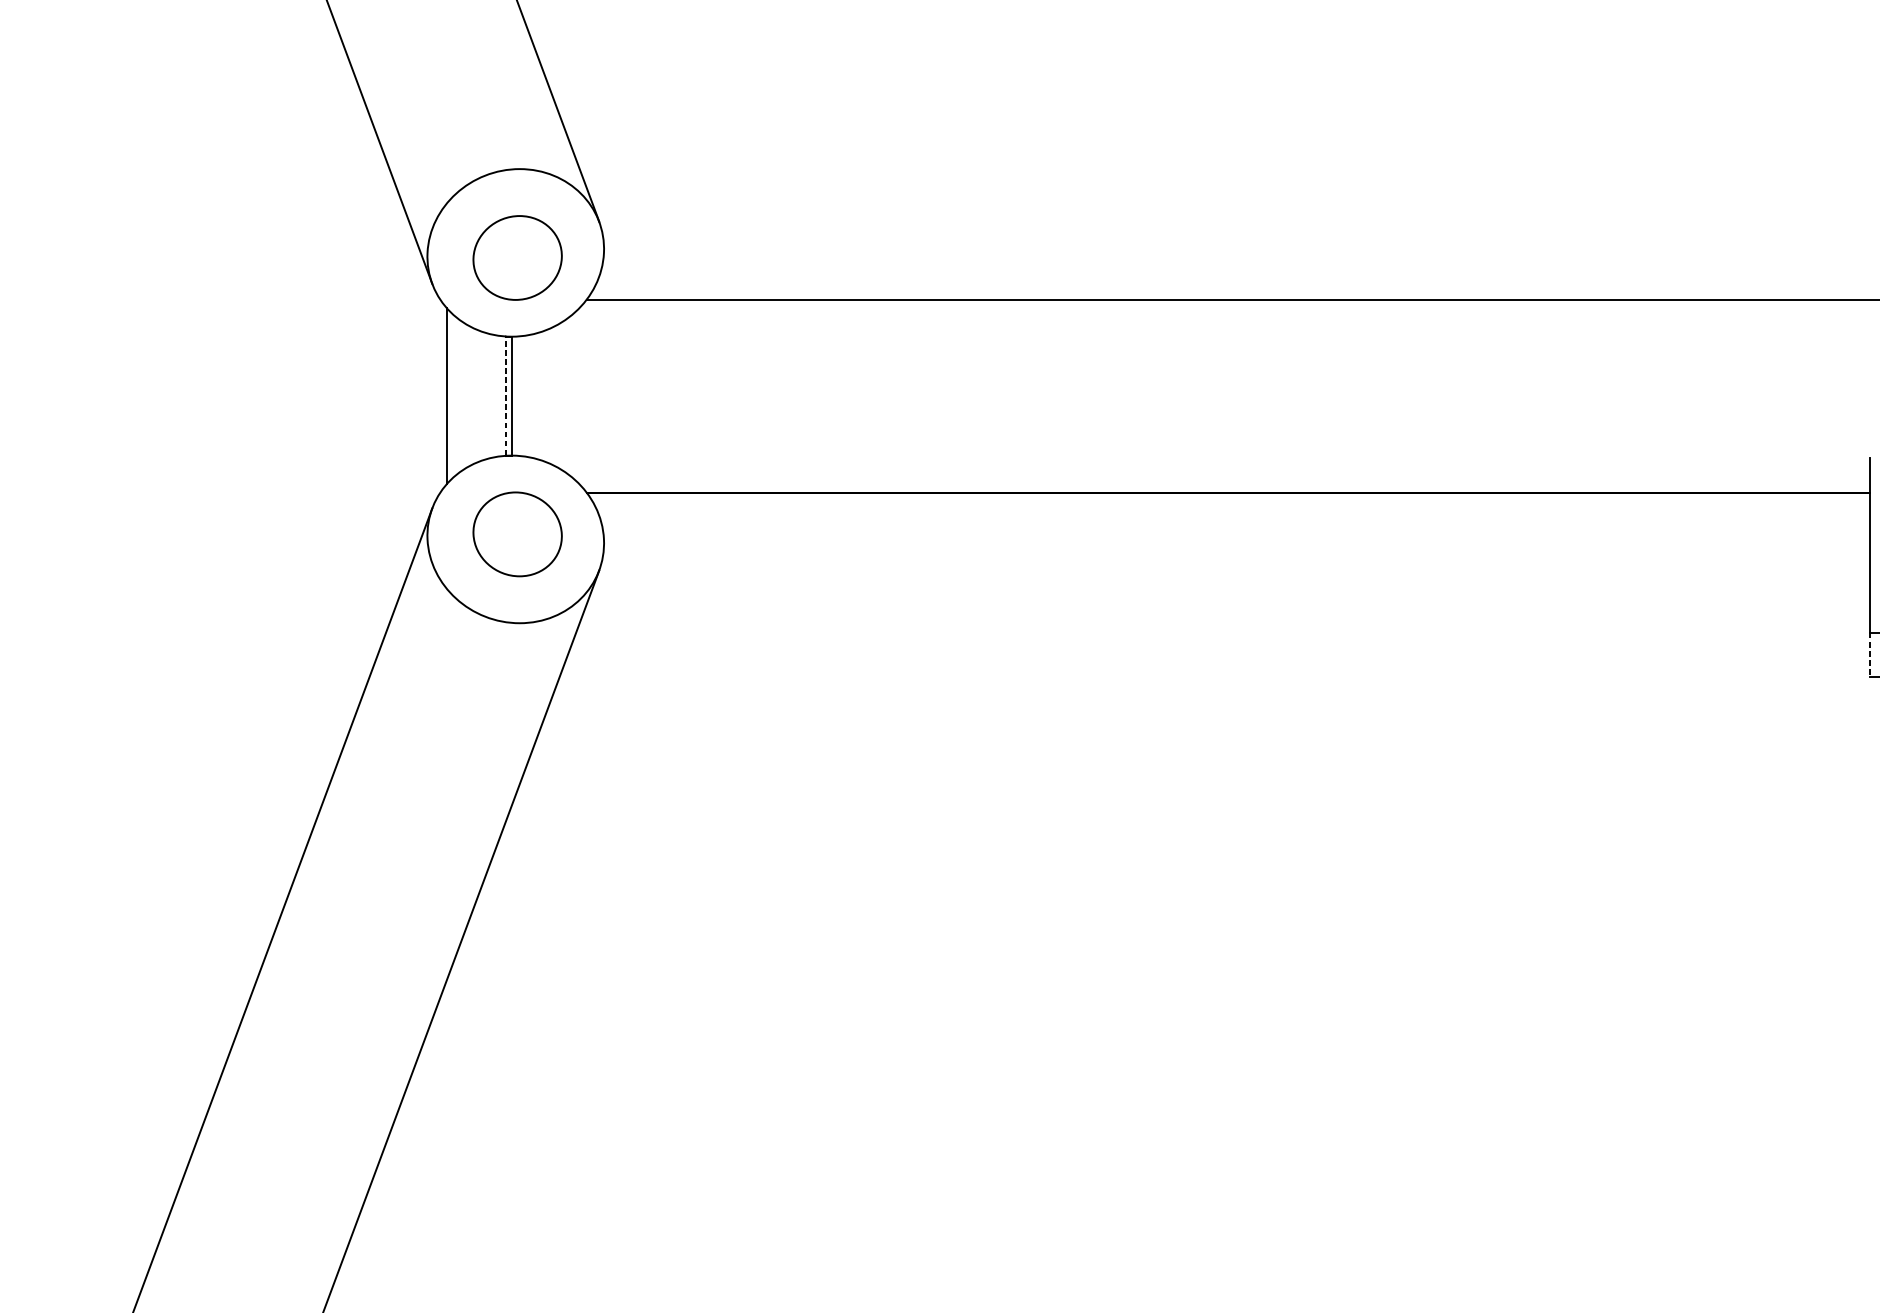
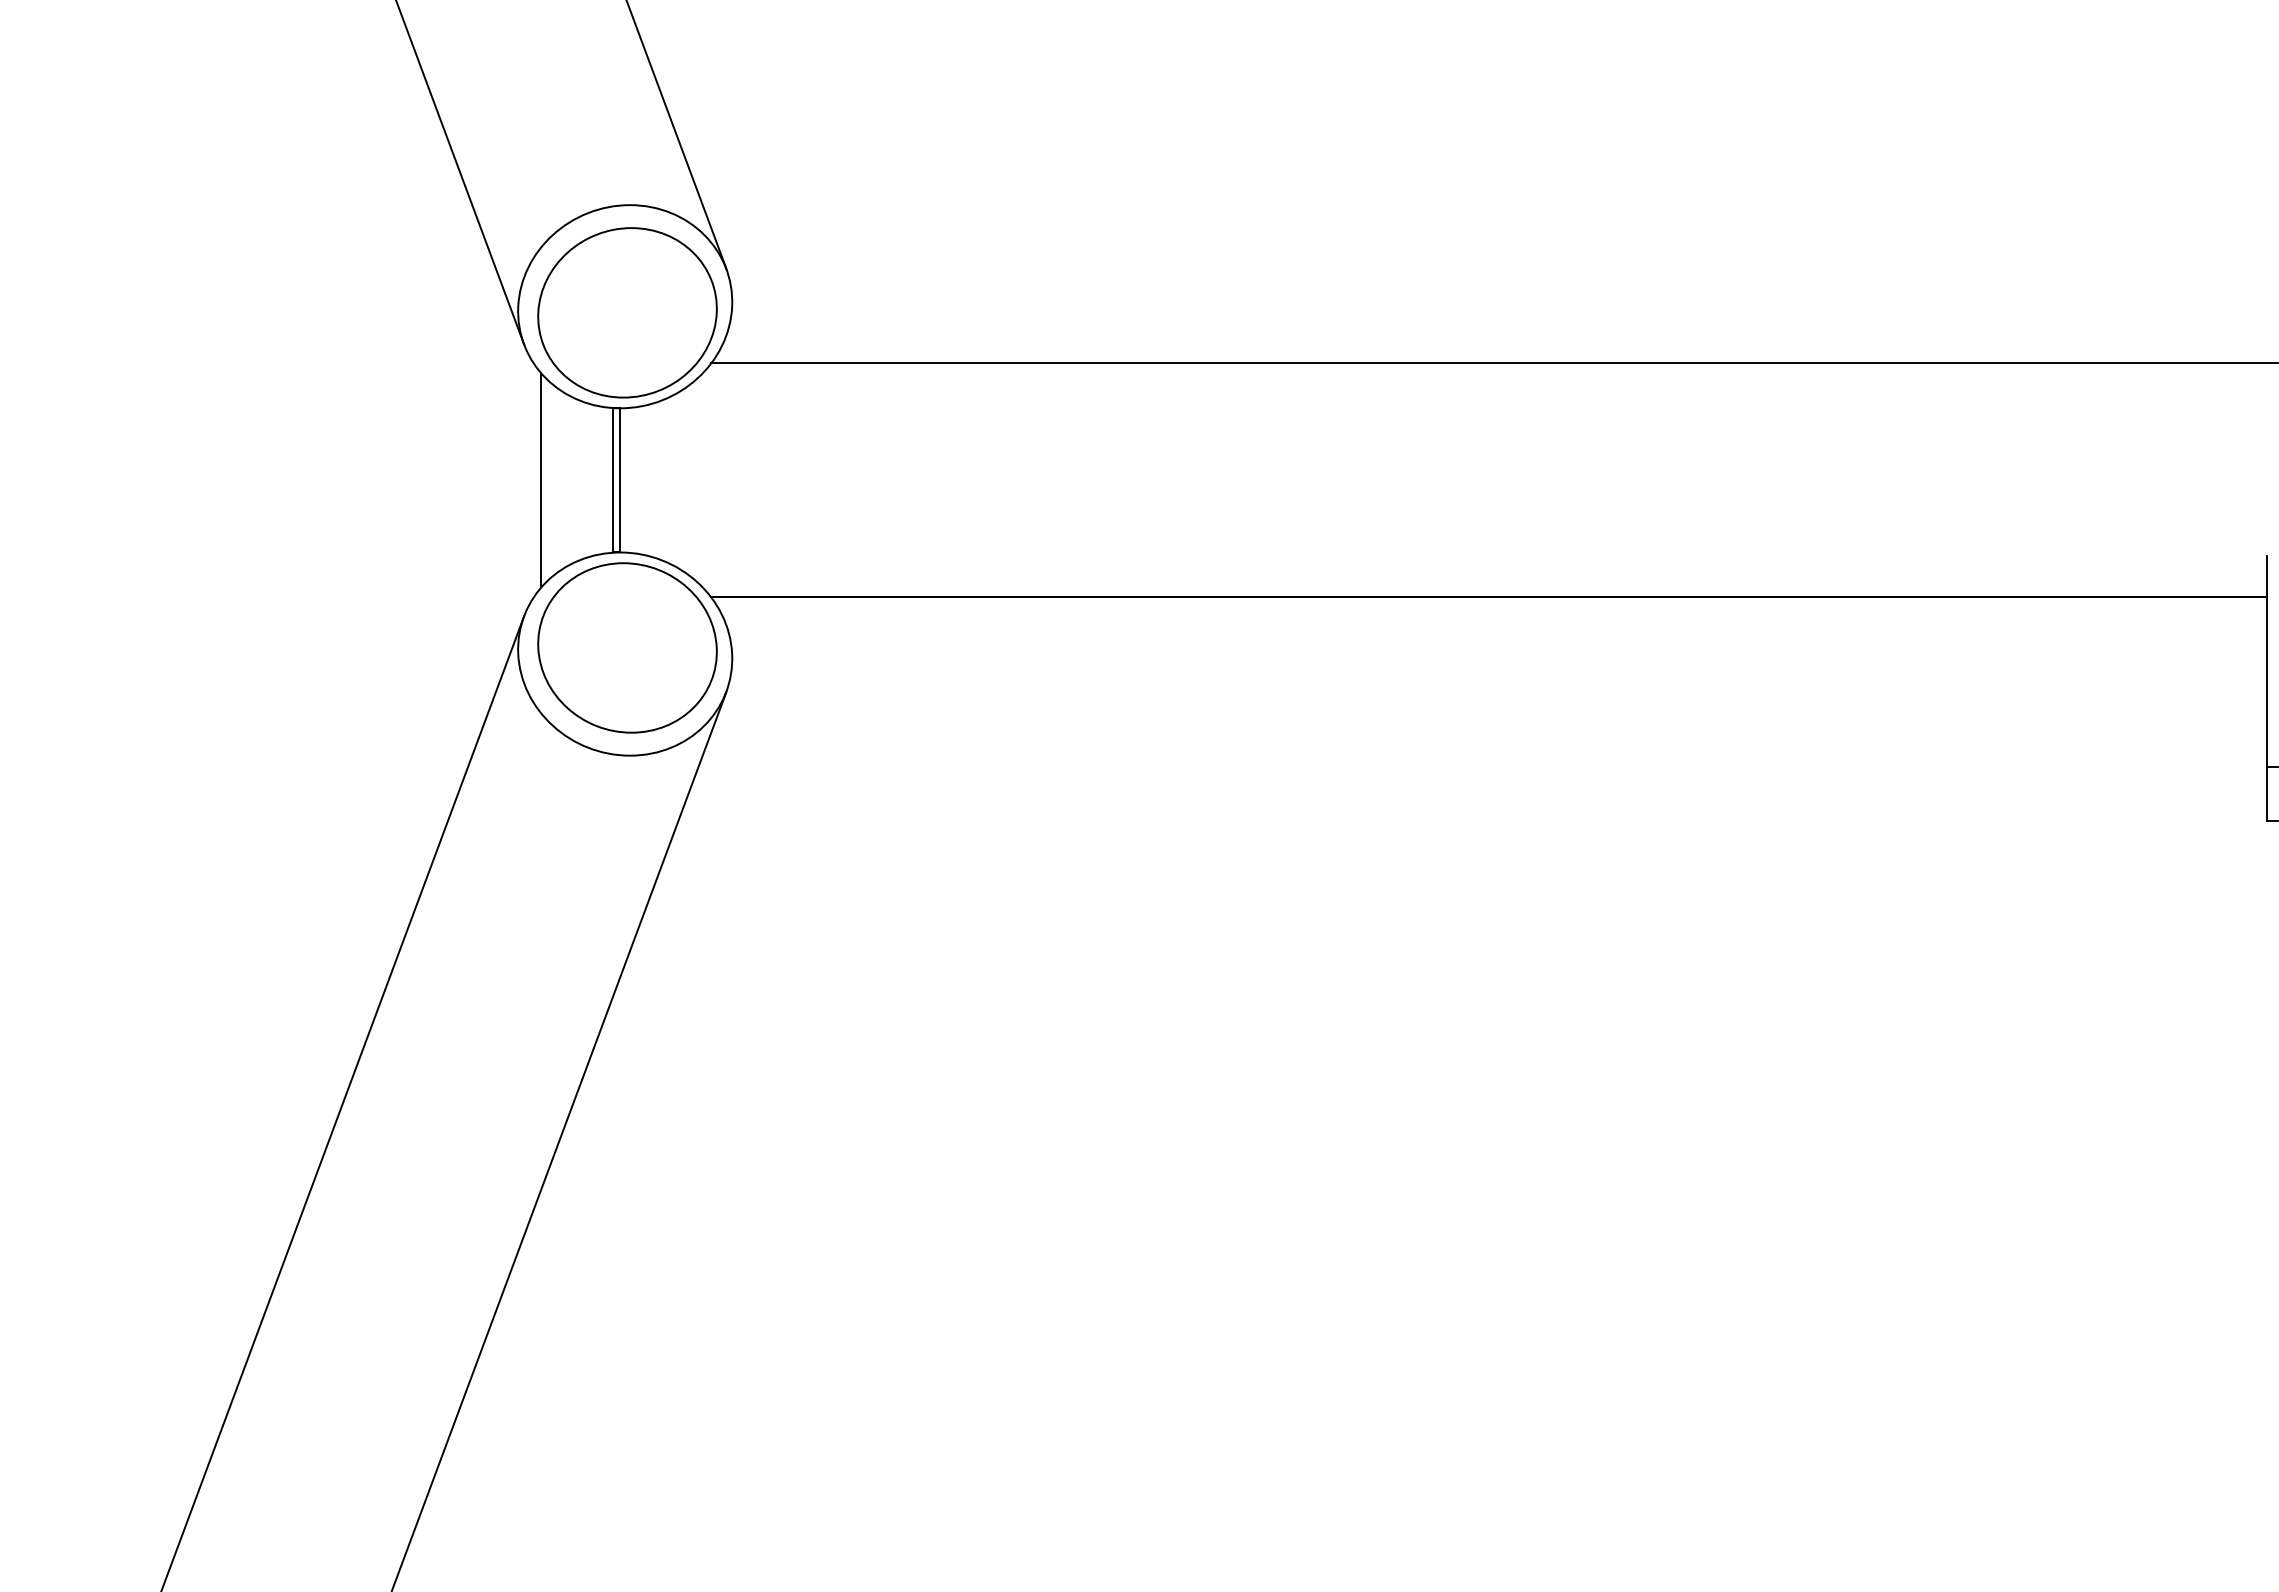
part: (517, 257) -> (627, 312), size x1.67
line: (506, 396) -> (613, 480), dashed -> solid
part: (517, 534) -> (627, 647), size x1.67
line: (1870, 655) -> (2267, 794), dashed -> solid

